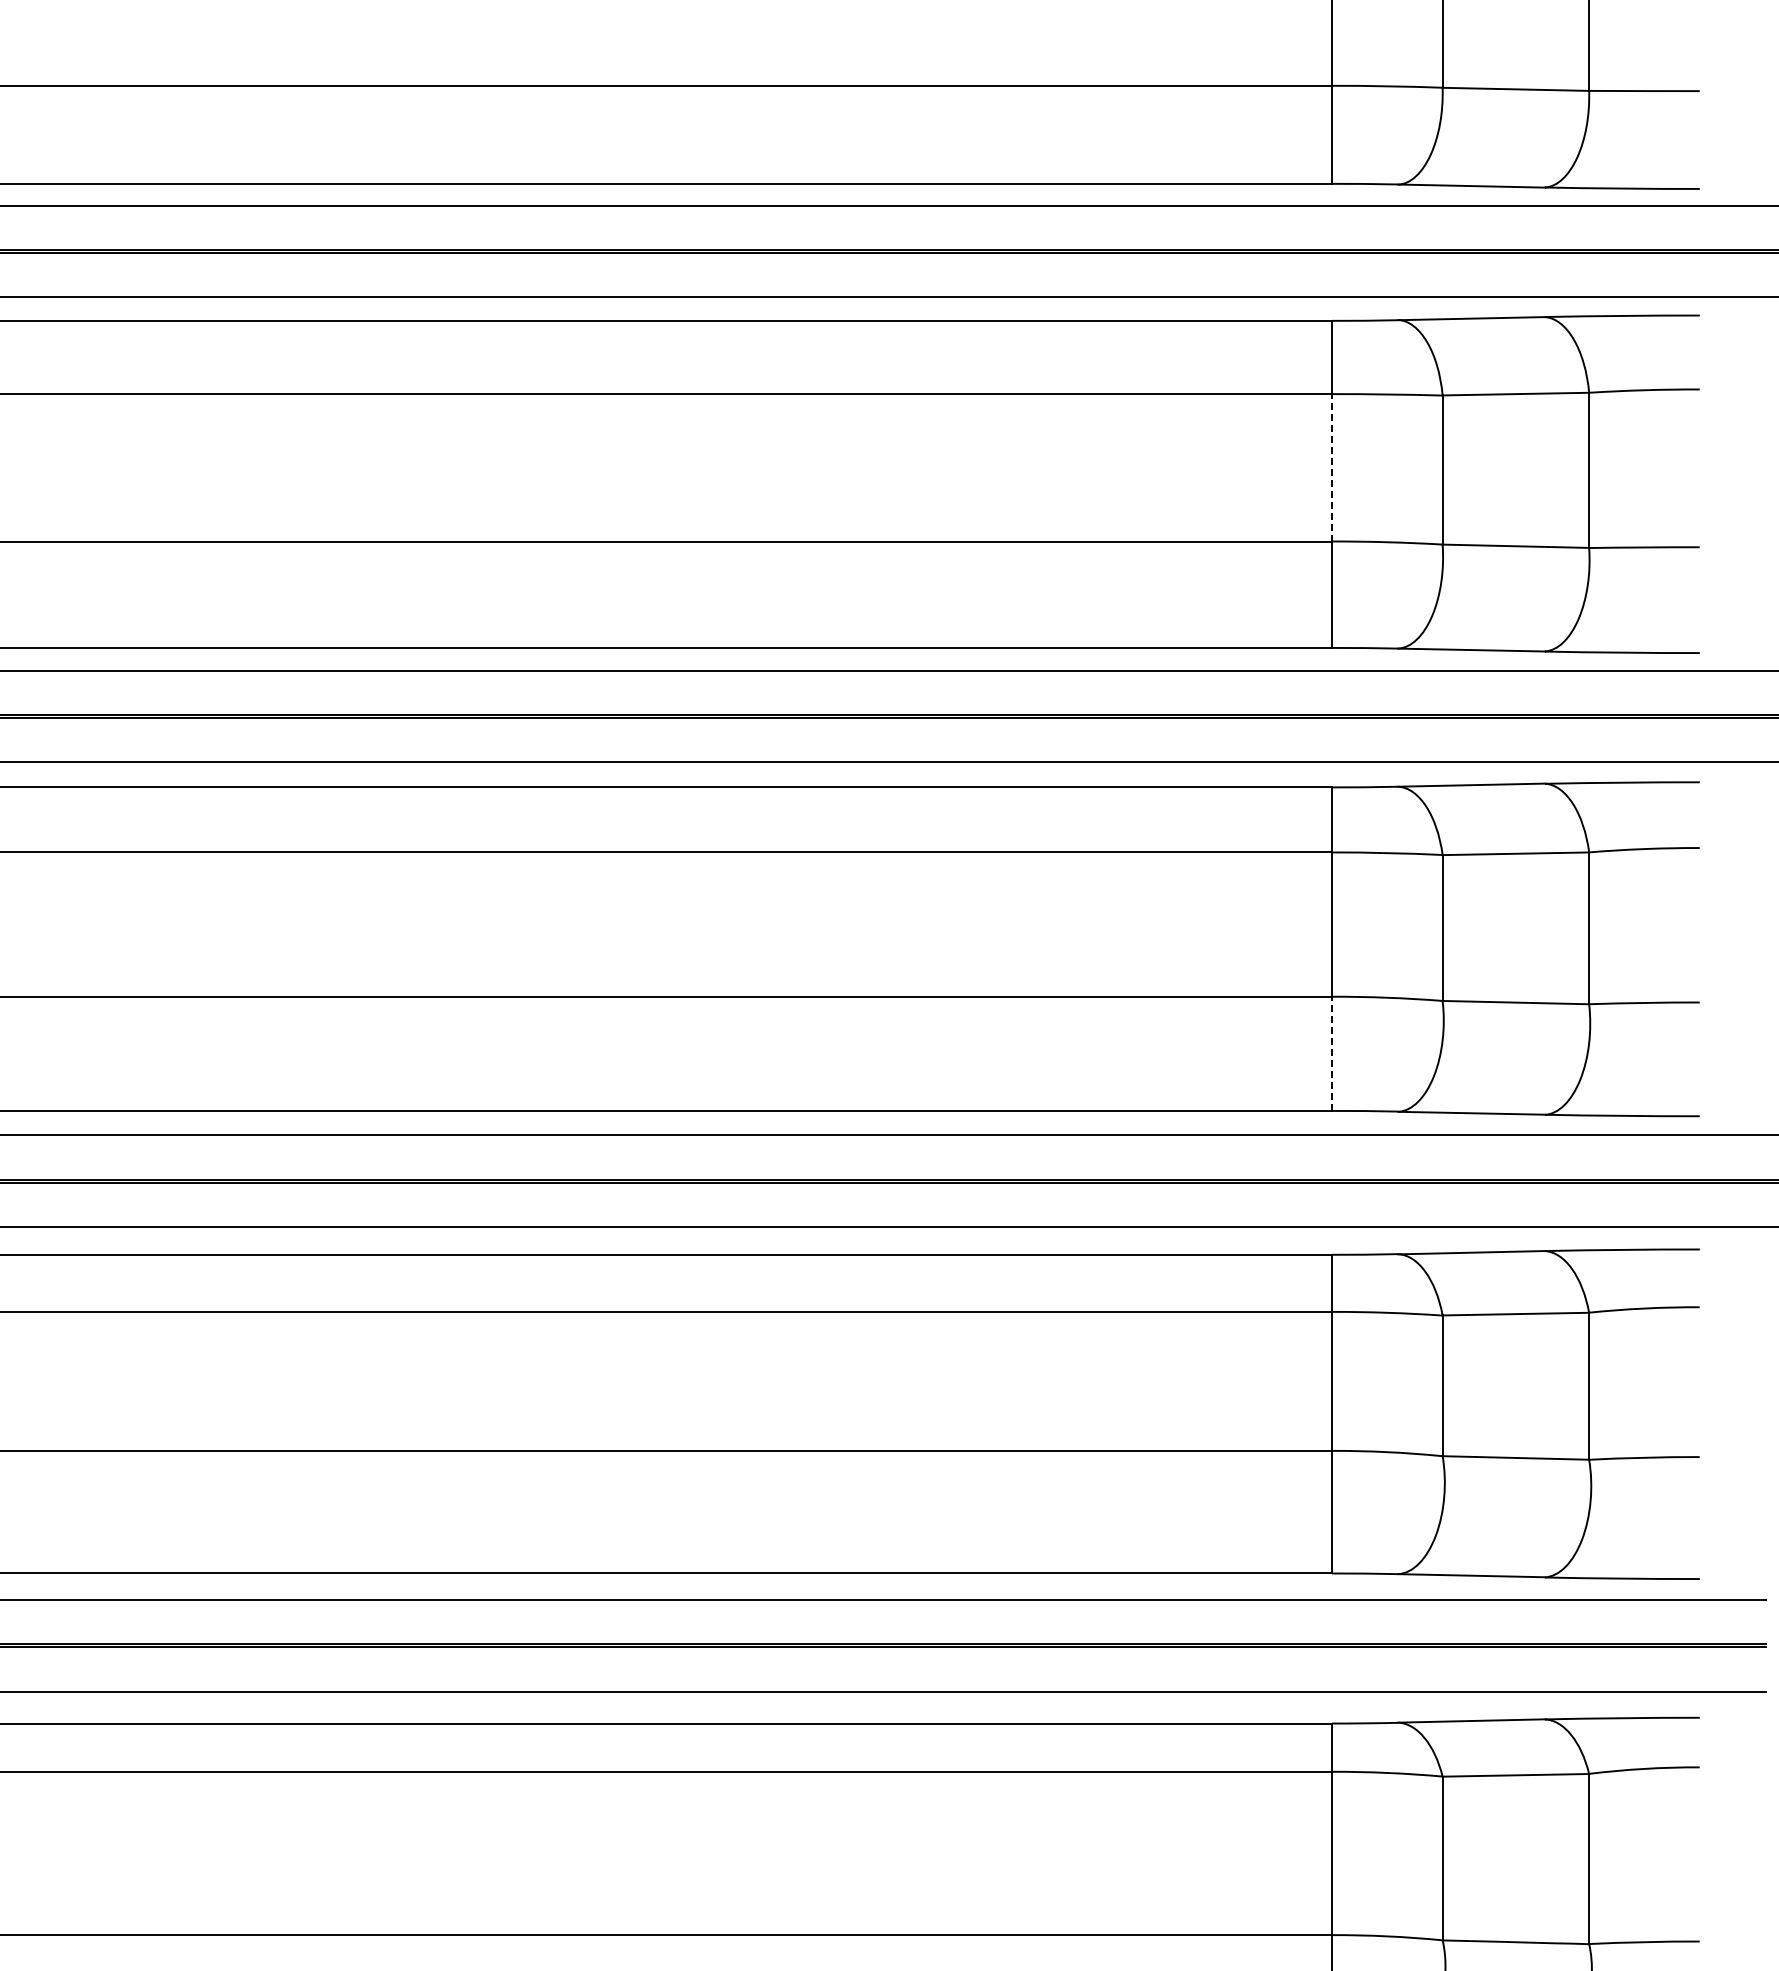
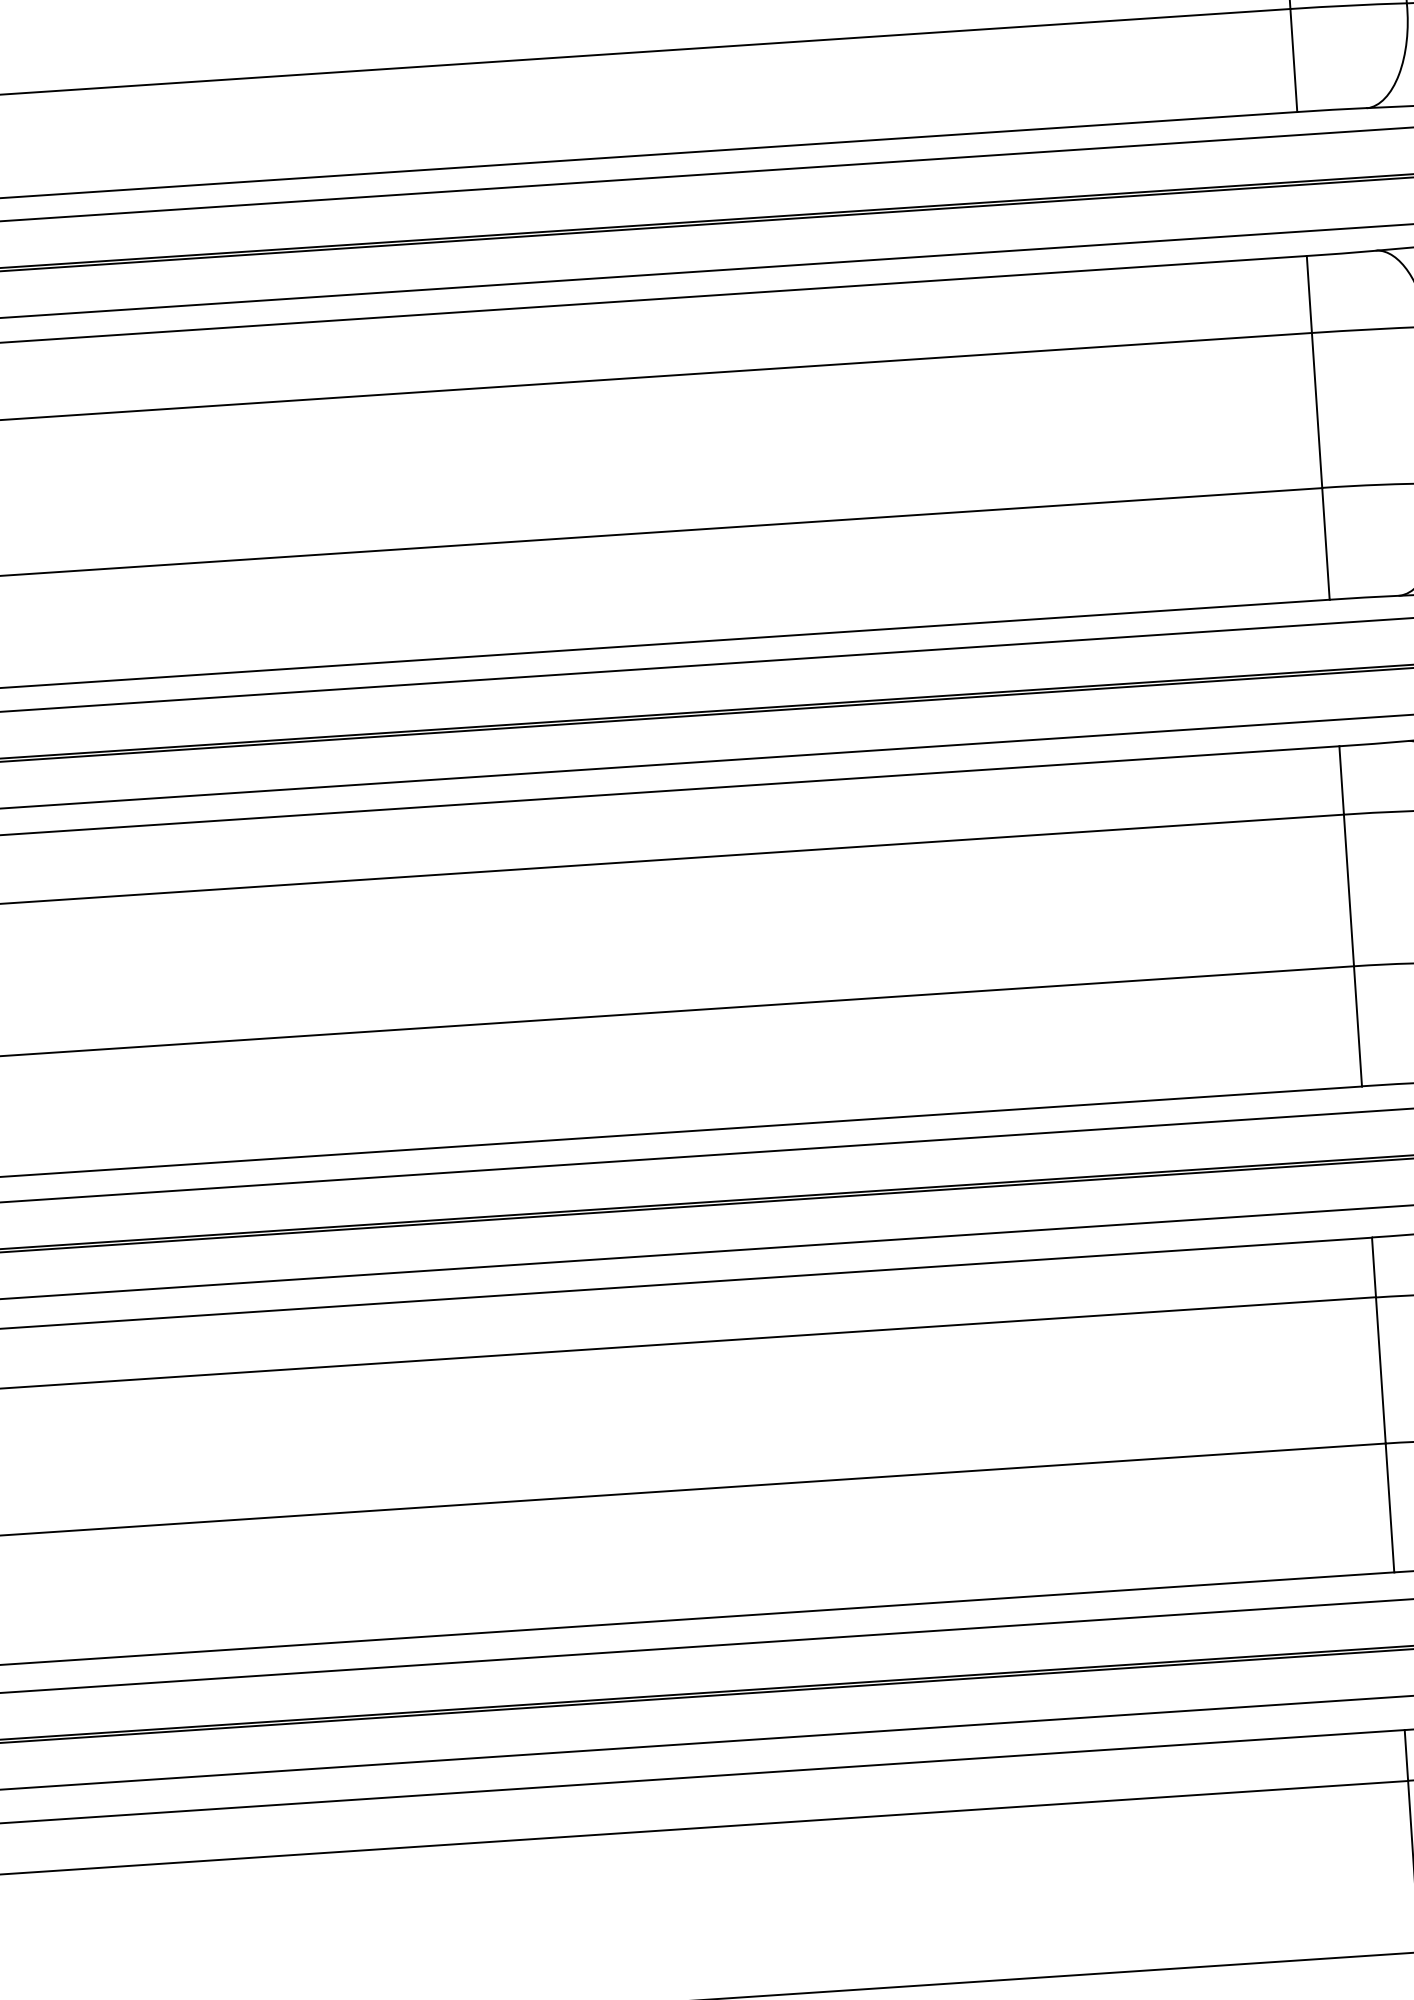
line: (1331, 467) -> (1316, 410), dashed -> solid
line: (1331, 1053) -> (1357, 1025), dashed -> solid

